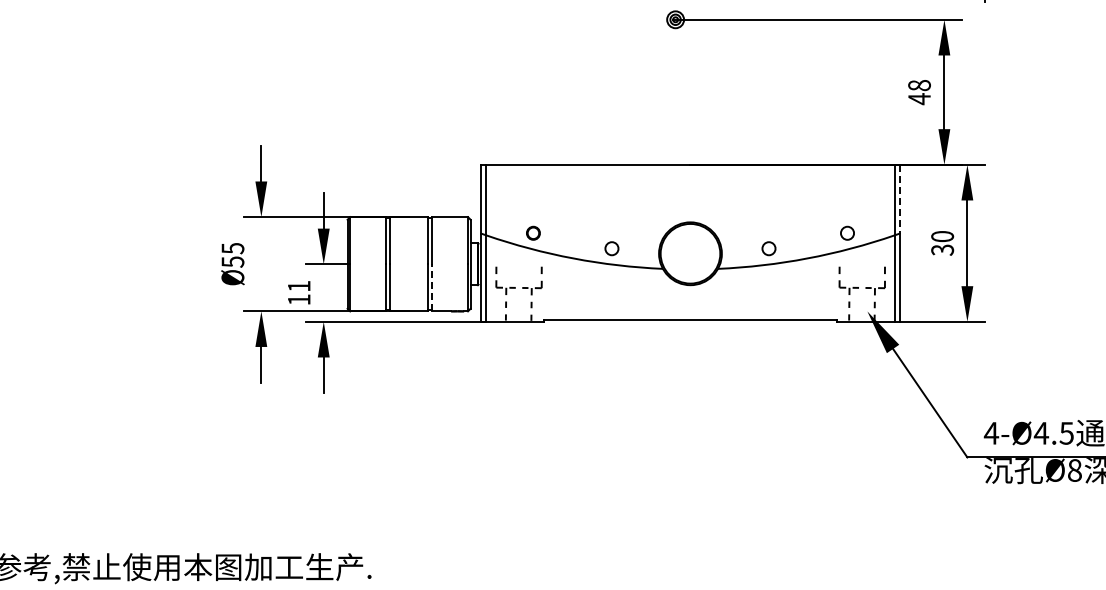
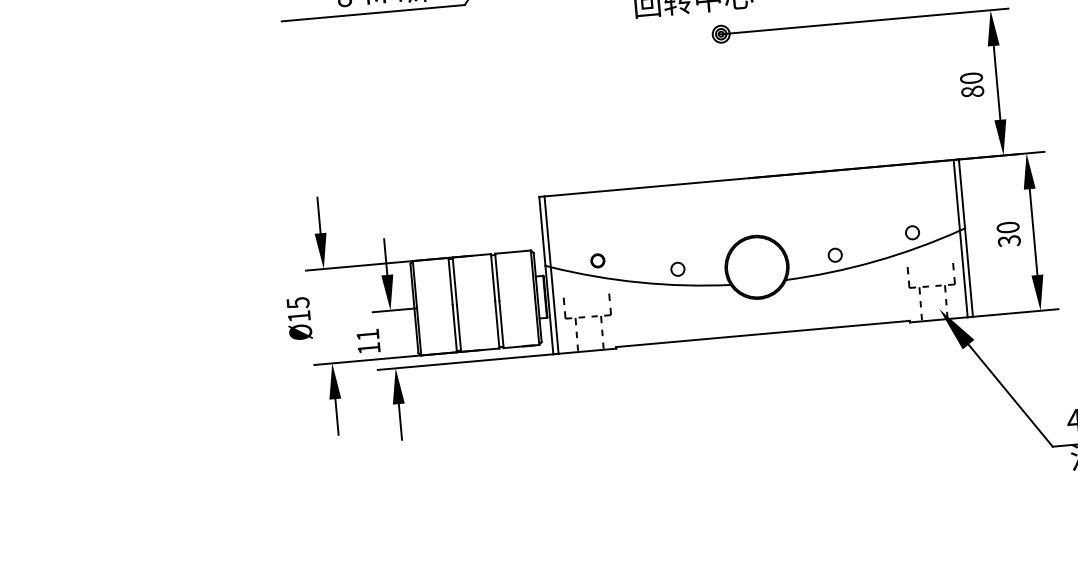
text: (919, 92) -> (972, 85), 48 -> 80
line: (899, 199) -> (961, 194), dashed -> solid
text: (232, 261) -> (298, 316), Ø55 -> Ø15
line: (432, 287) -> (501, 324), dashed -> solid

